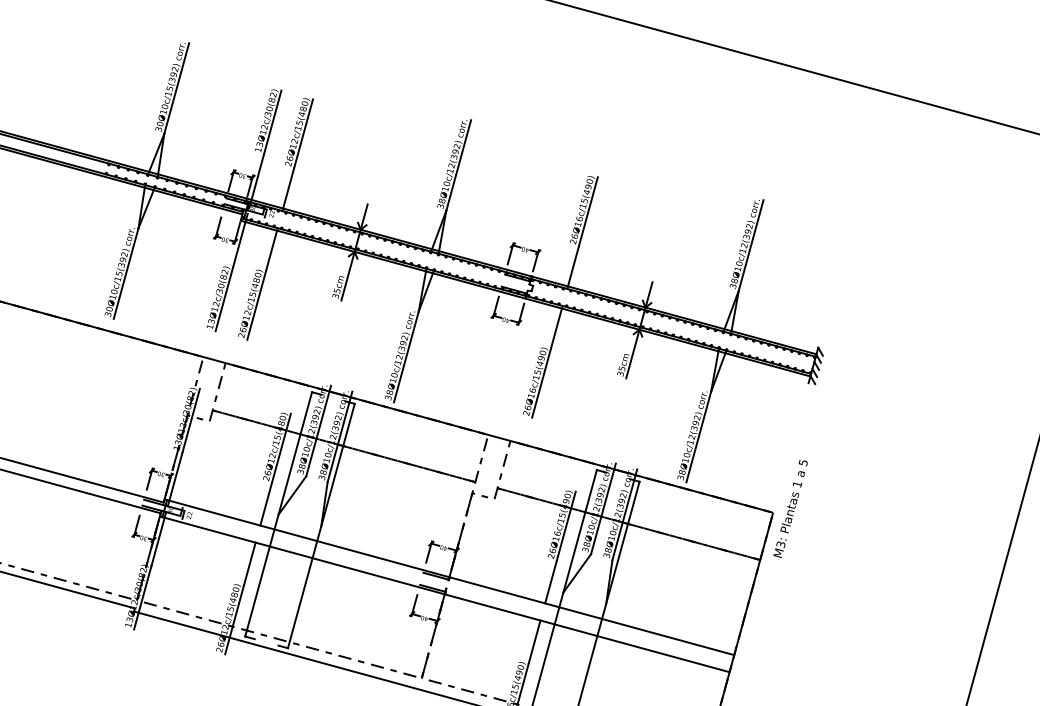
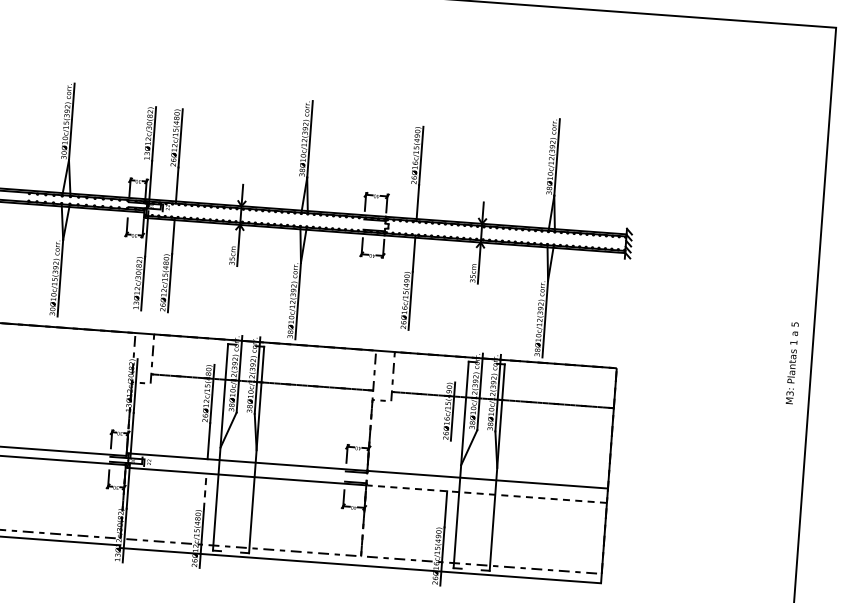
text: (789, 508) -> (791, 363), moved
line: (250, 563) -> (205, 491), solid -> dashed
line: (550, 581) -> (449, 458), removed
line: (586, 633) -> (486, 494), solid -> dashed

